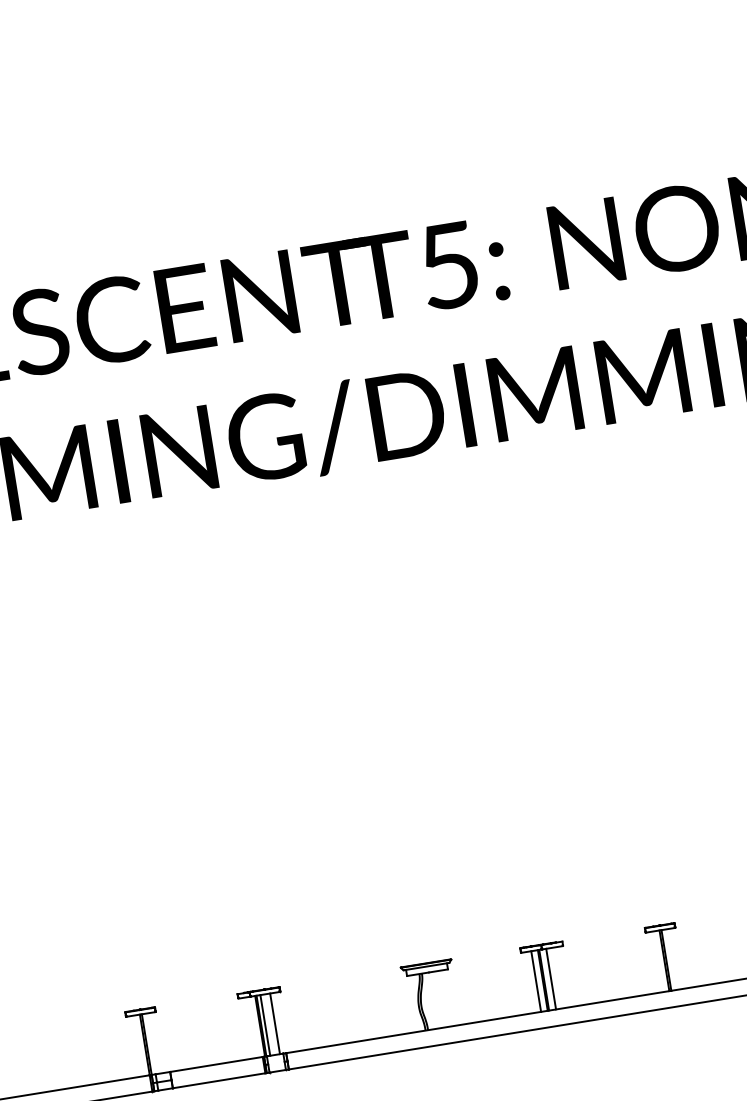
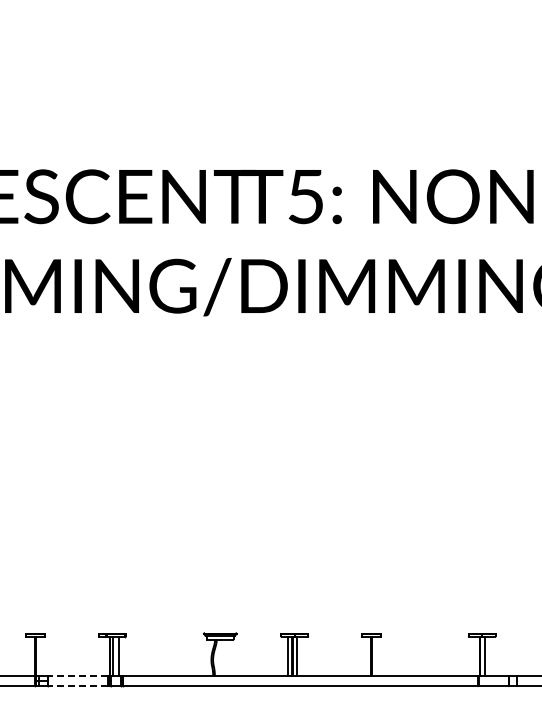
line: (216, 1063) -> (78, 675), solid -> dashed
line: (219, 1080) -> (78, 686), solid -> dashed

